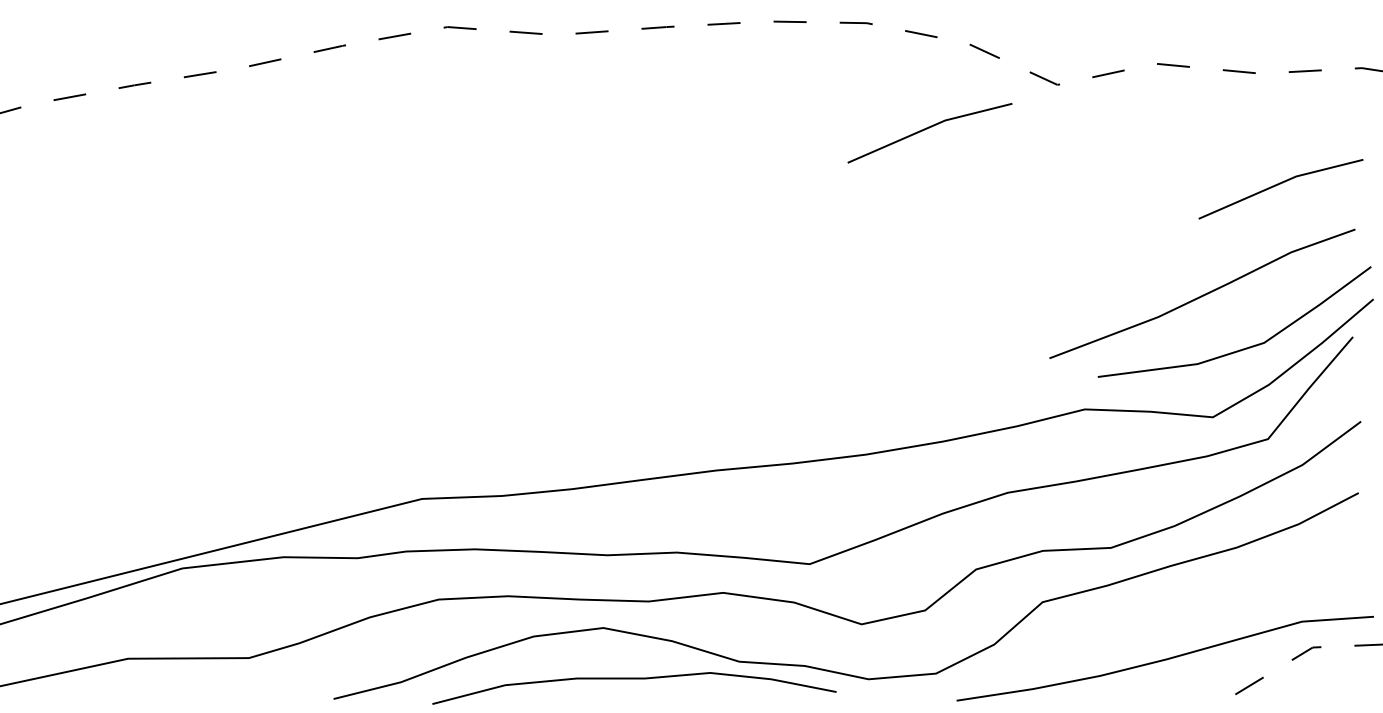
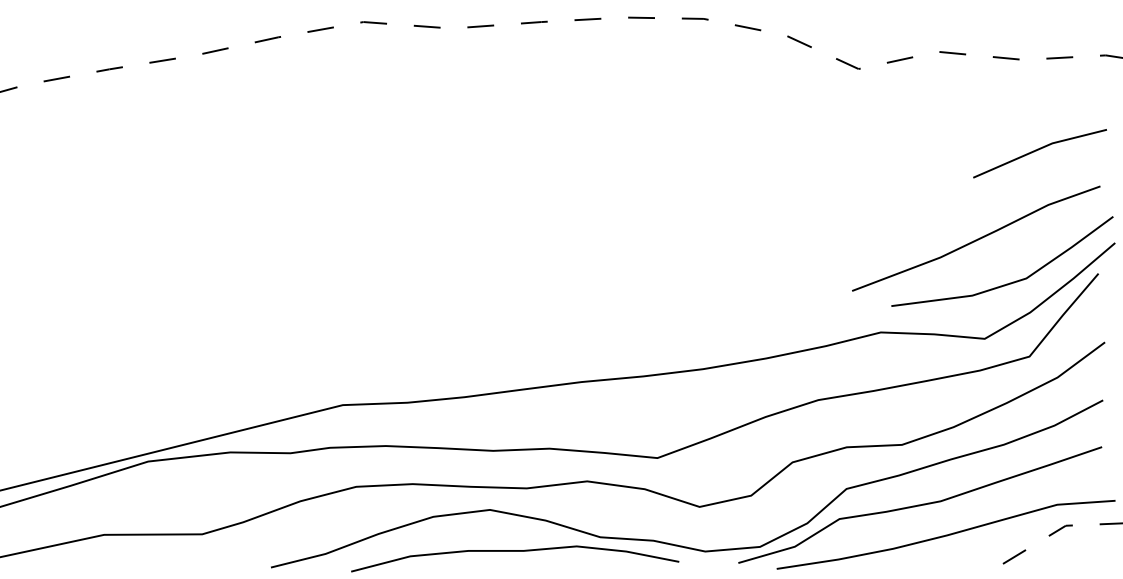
line: (927, 129) -> (753, 105), removed
curve: (1133, 622) -> (920, 505), added

